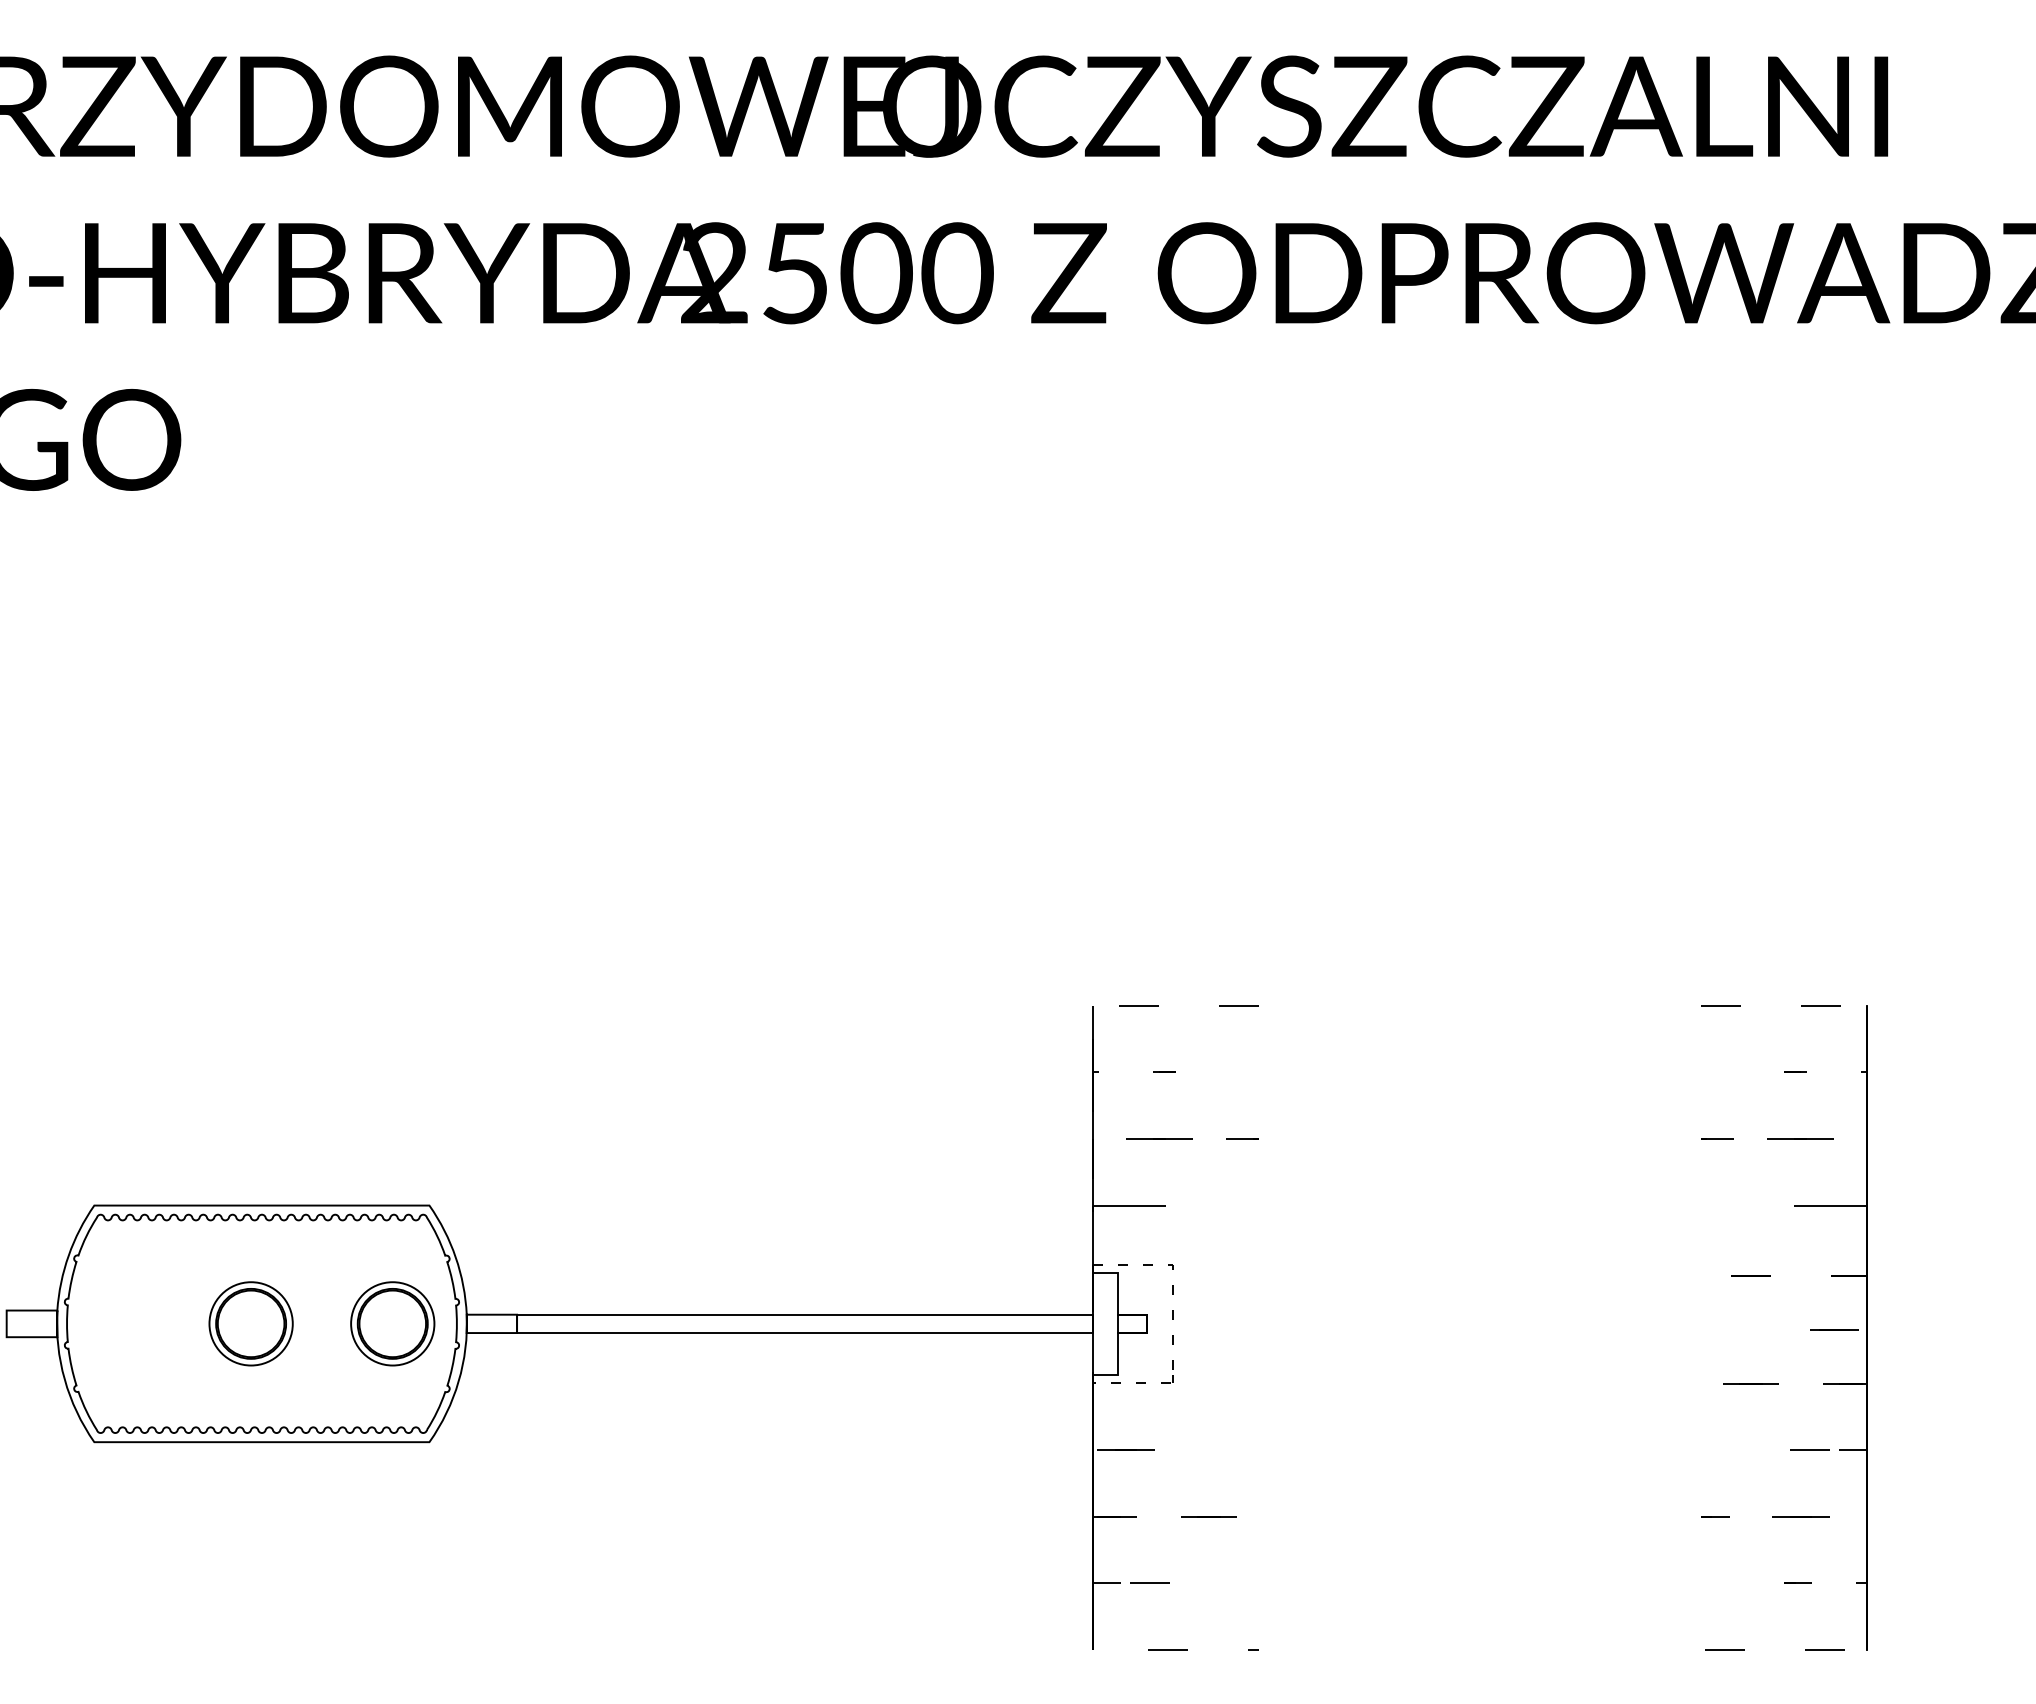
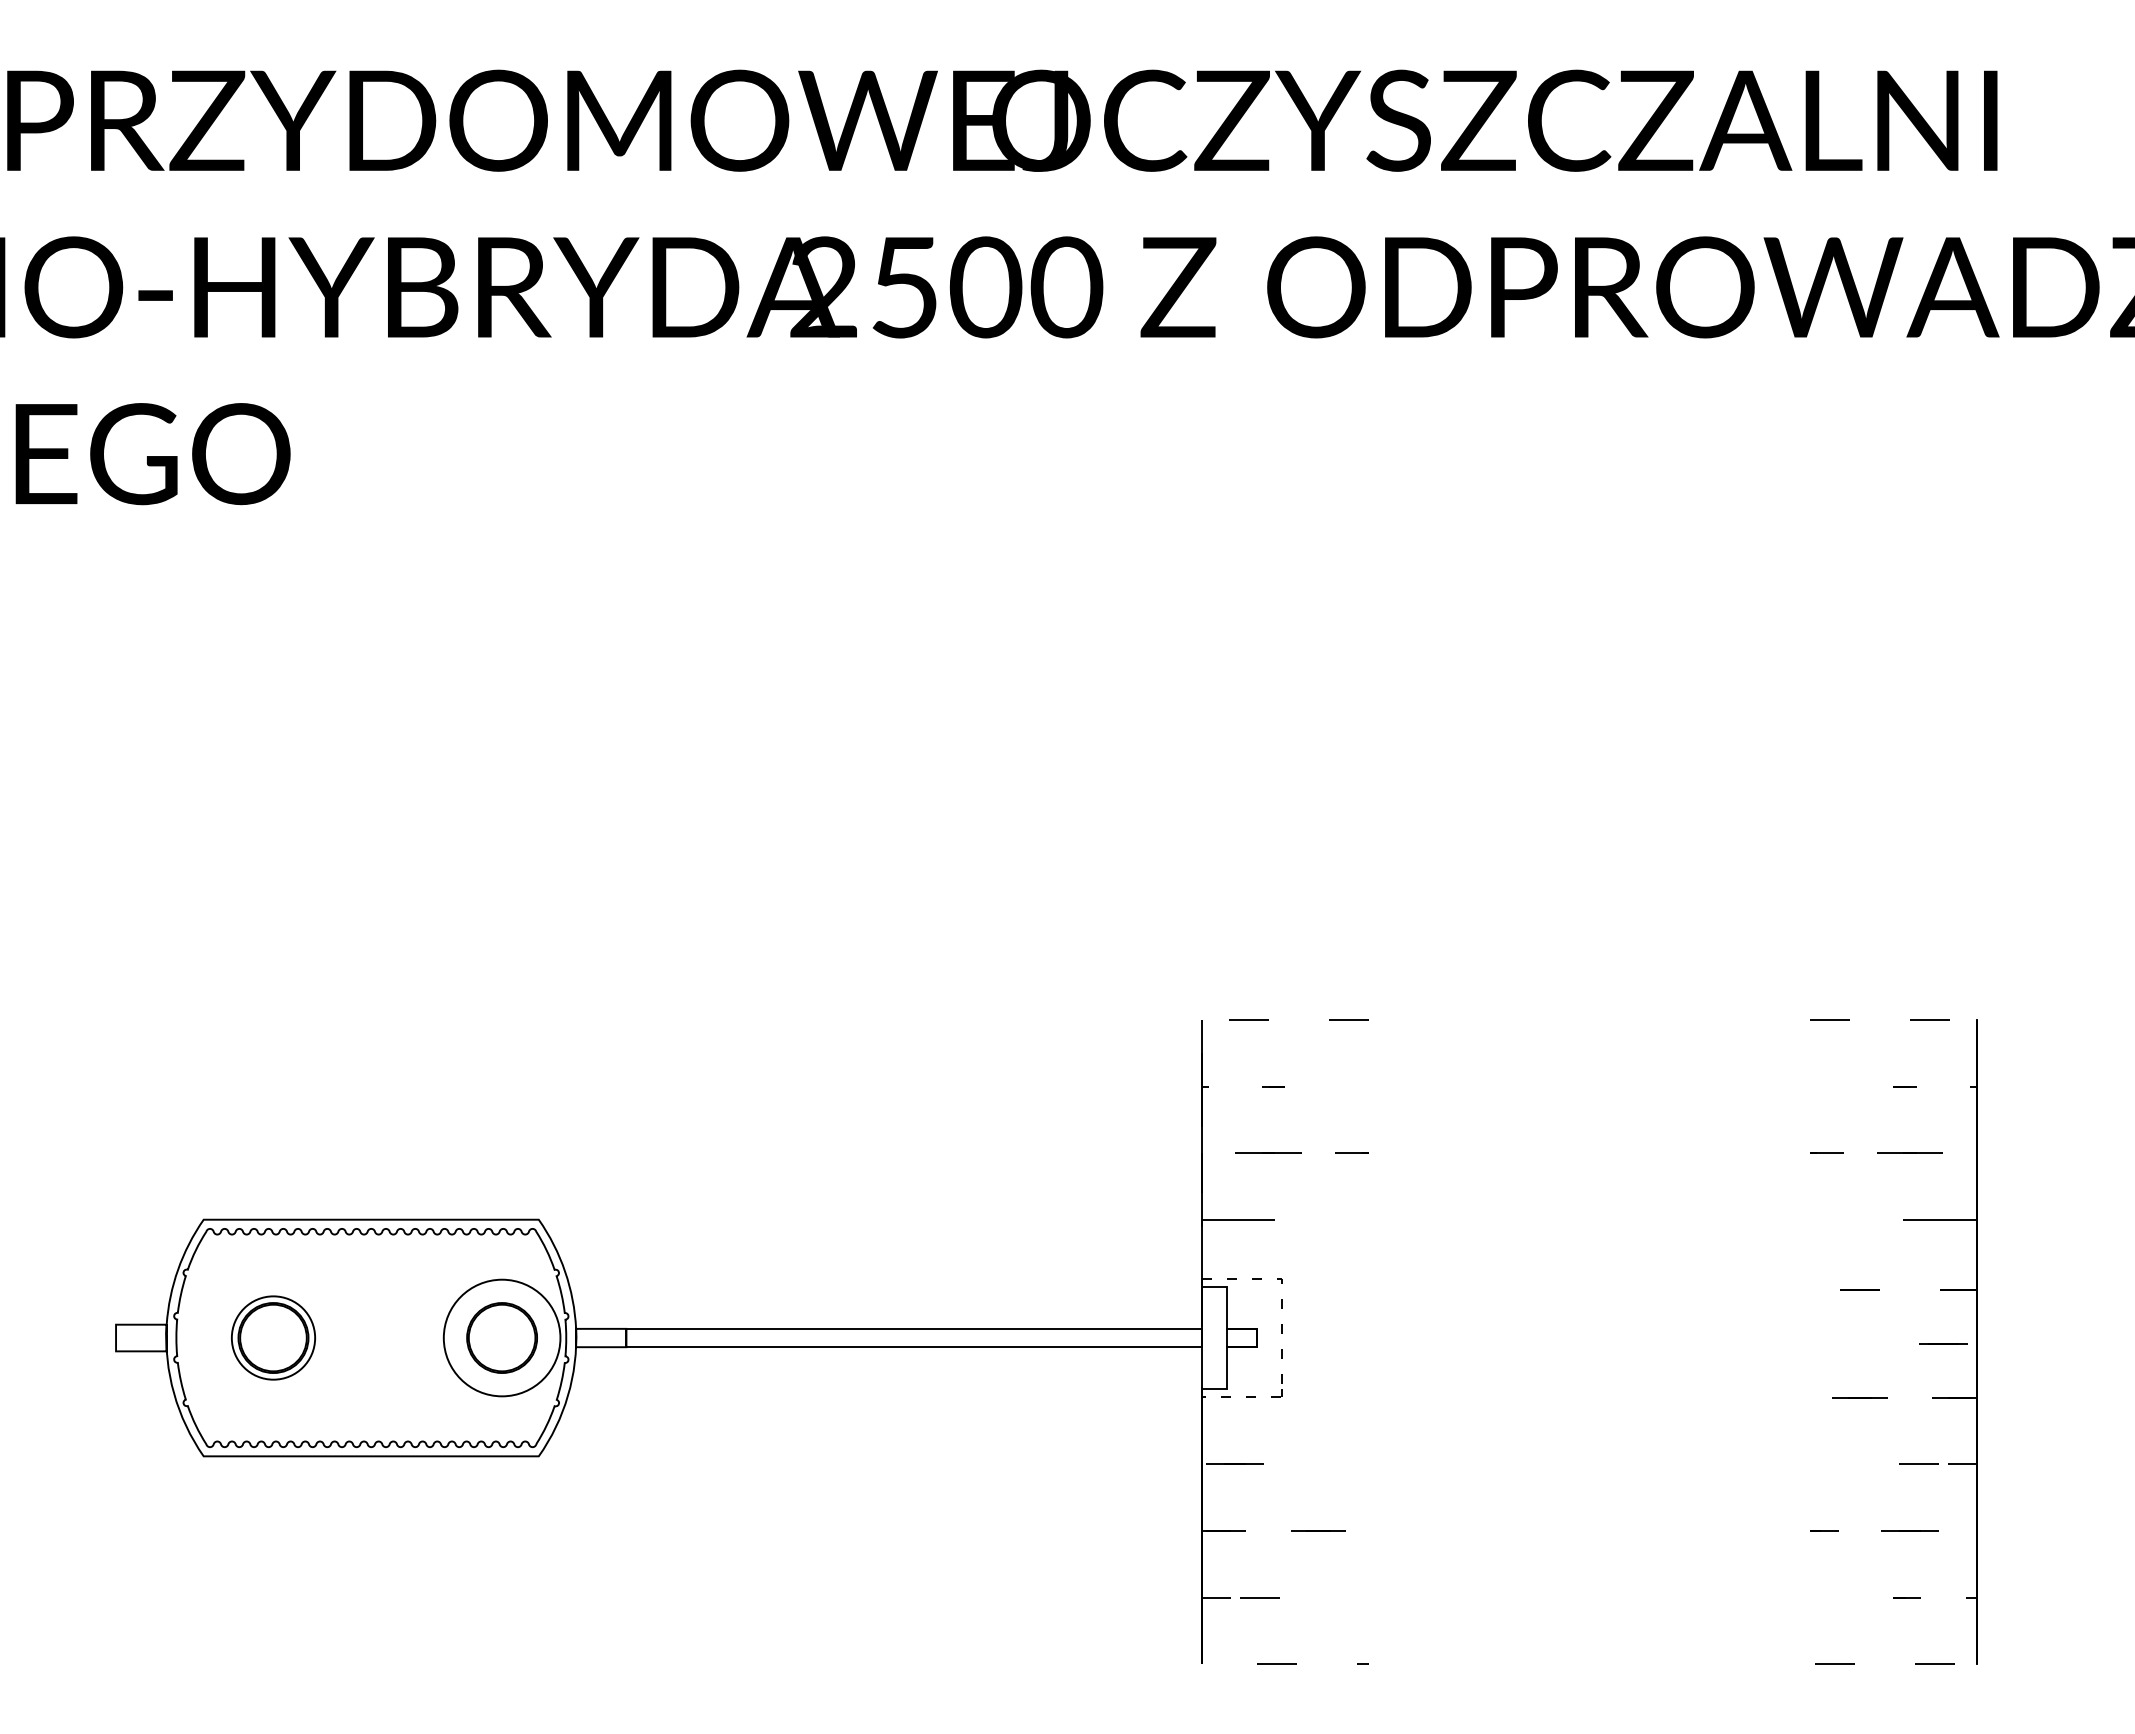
part: (251, 1323) -> (273, 1337), moved
circle: (392, 1323) -> (501, 1337), size x1.4

